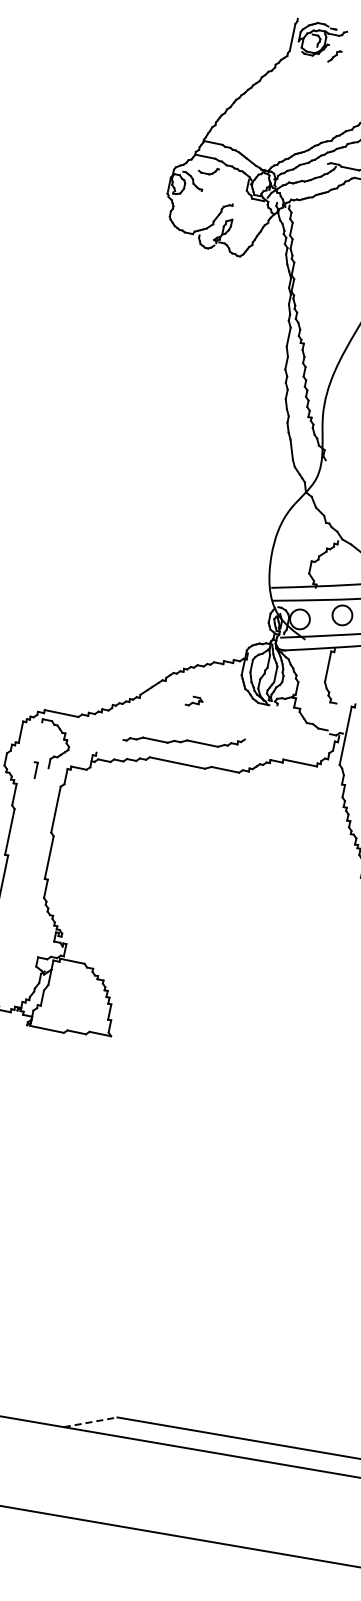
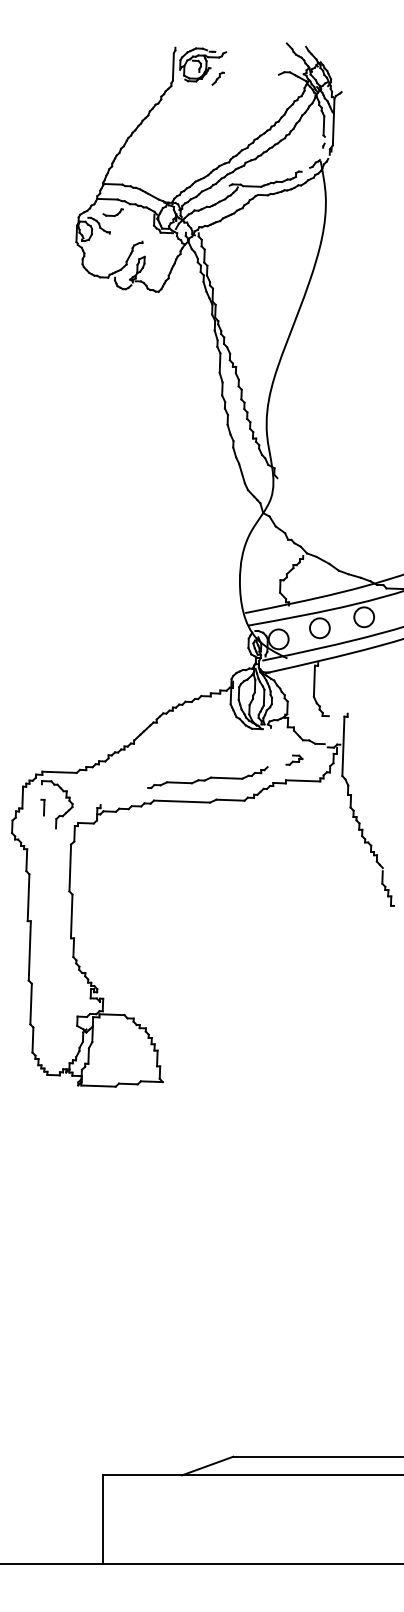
part: (194, 700) -> (294, 759), moved
part: (183, 739) -> (207, 777), moved
part: (34, 769) -> (42, 807), moved
line: (91, 1421) -> (208, 1465), dashed -> solid

